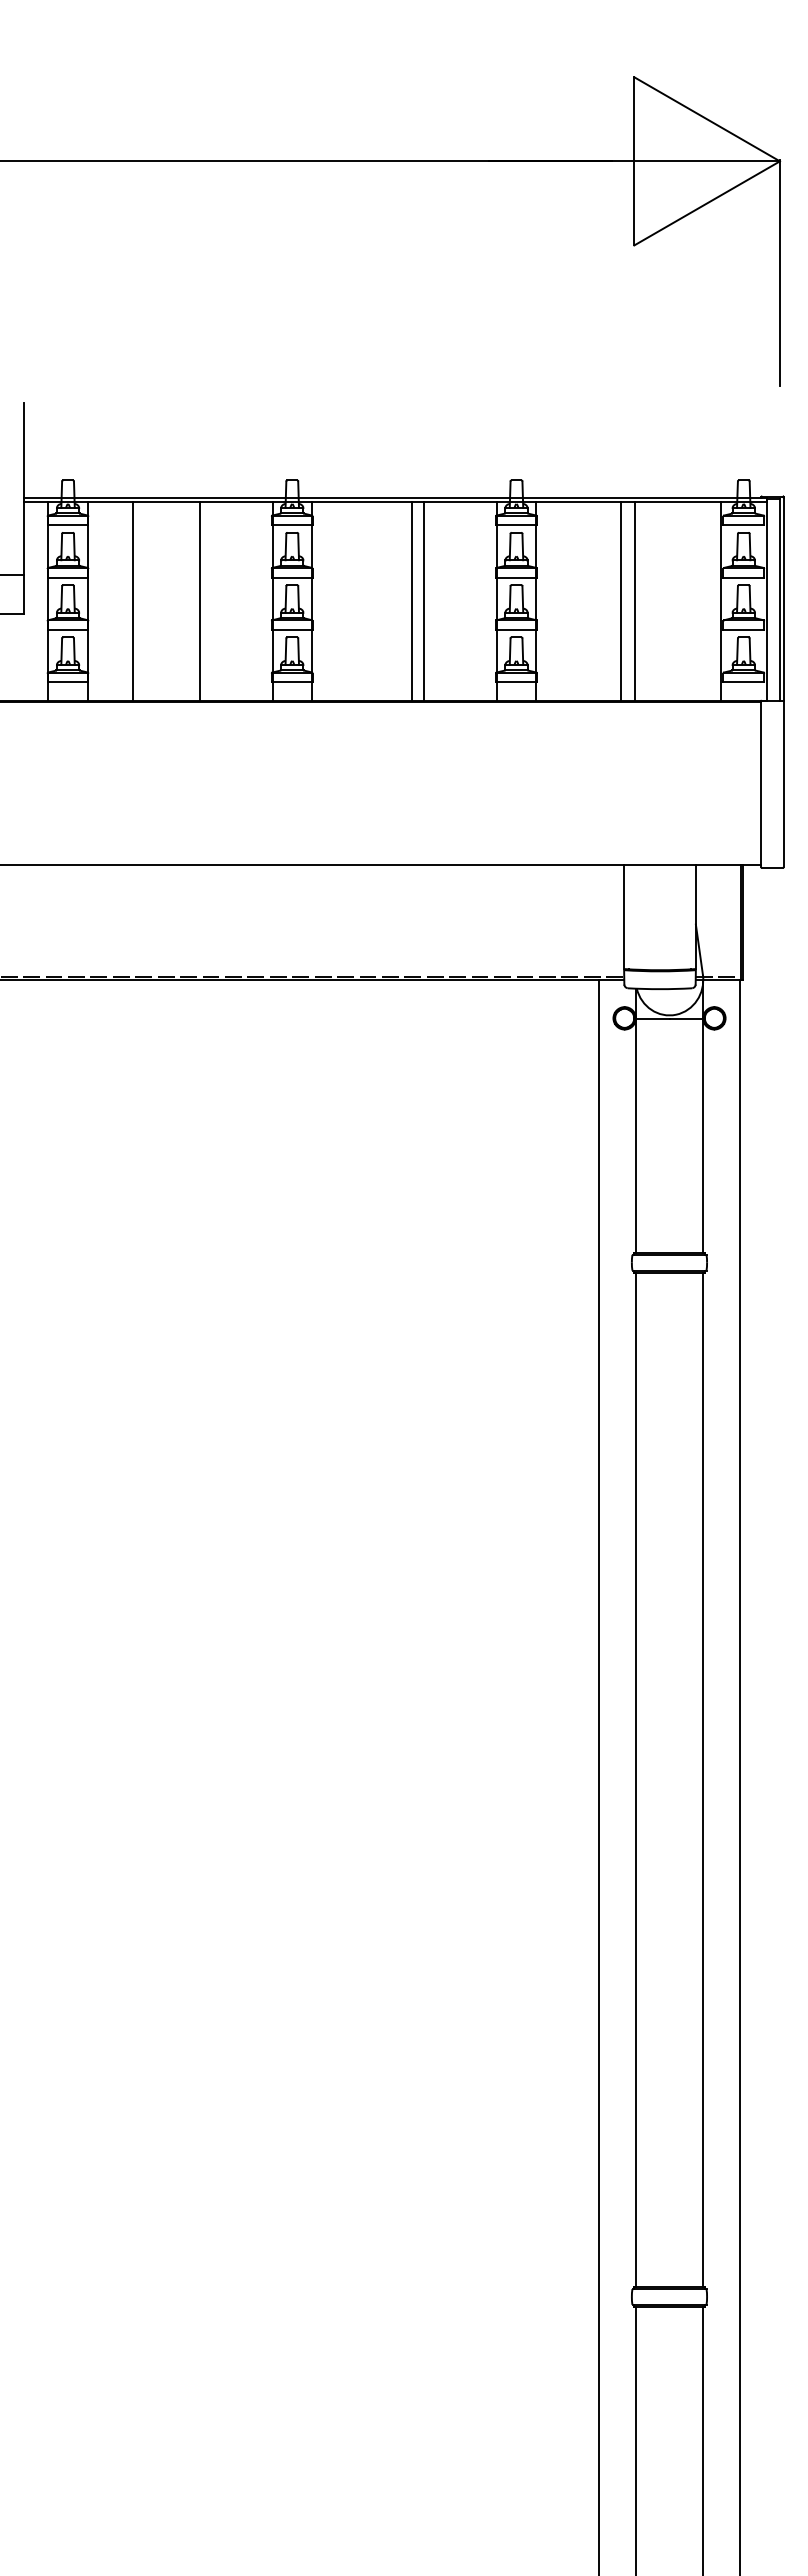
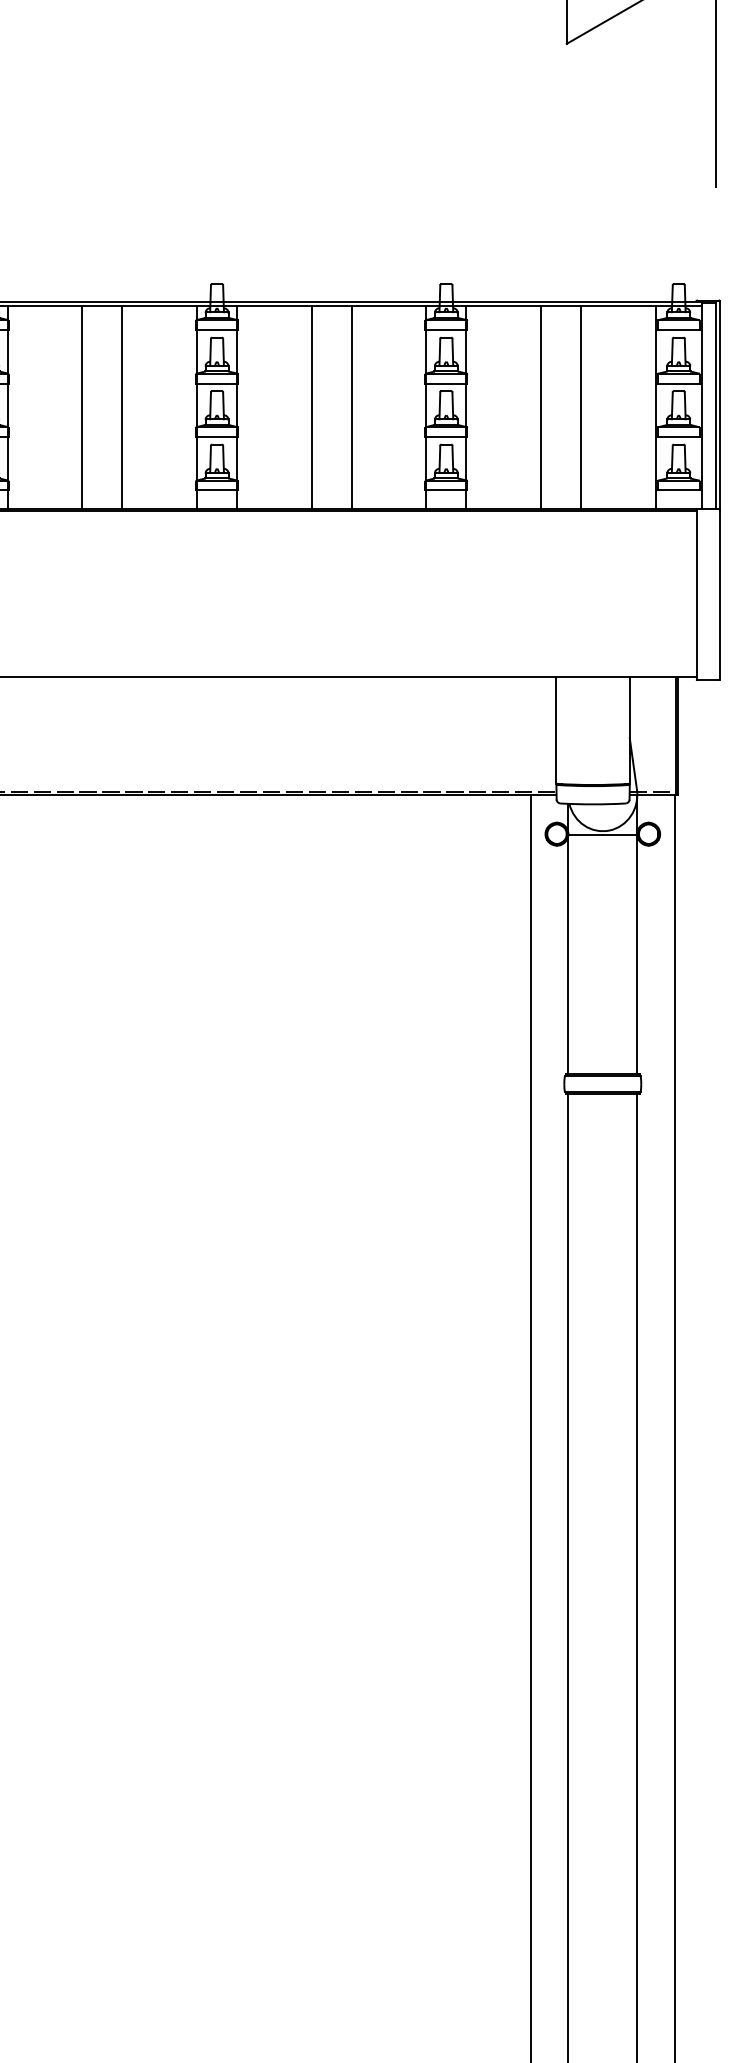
line: (132, 601) -> (82, 407), moved
line: (411, 601) -> (311, 407), moved
line: (621, 601) -> (581, 407), moved
line: (634, 601) -> (540, 407), moved

